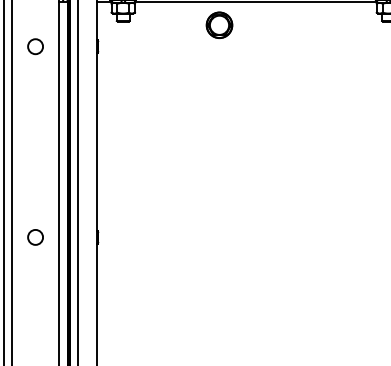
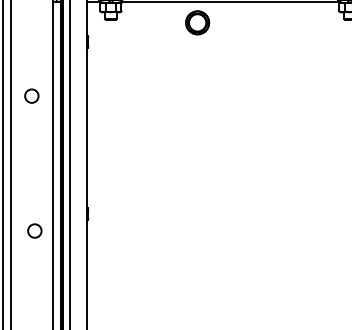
circle: (35, 45) -> (31, 95), moved
circle: (35, 236) -> (34, 230), moved

